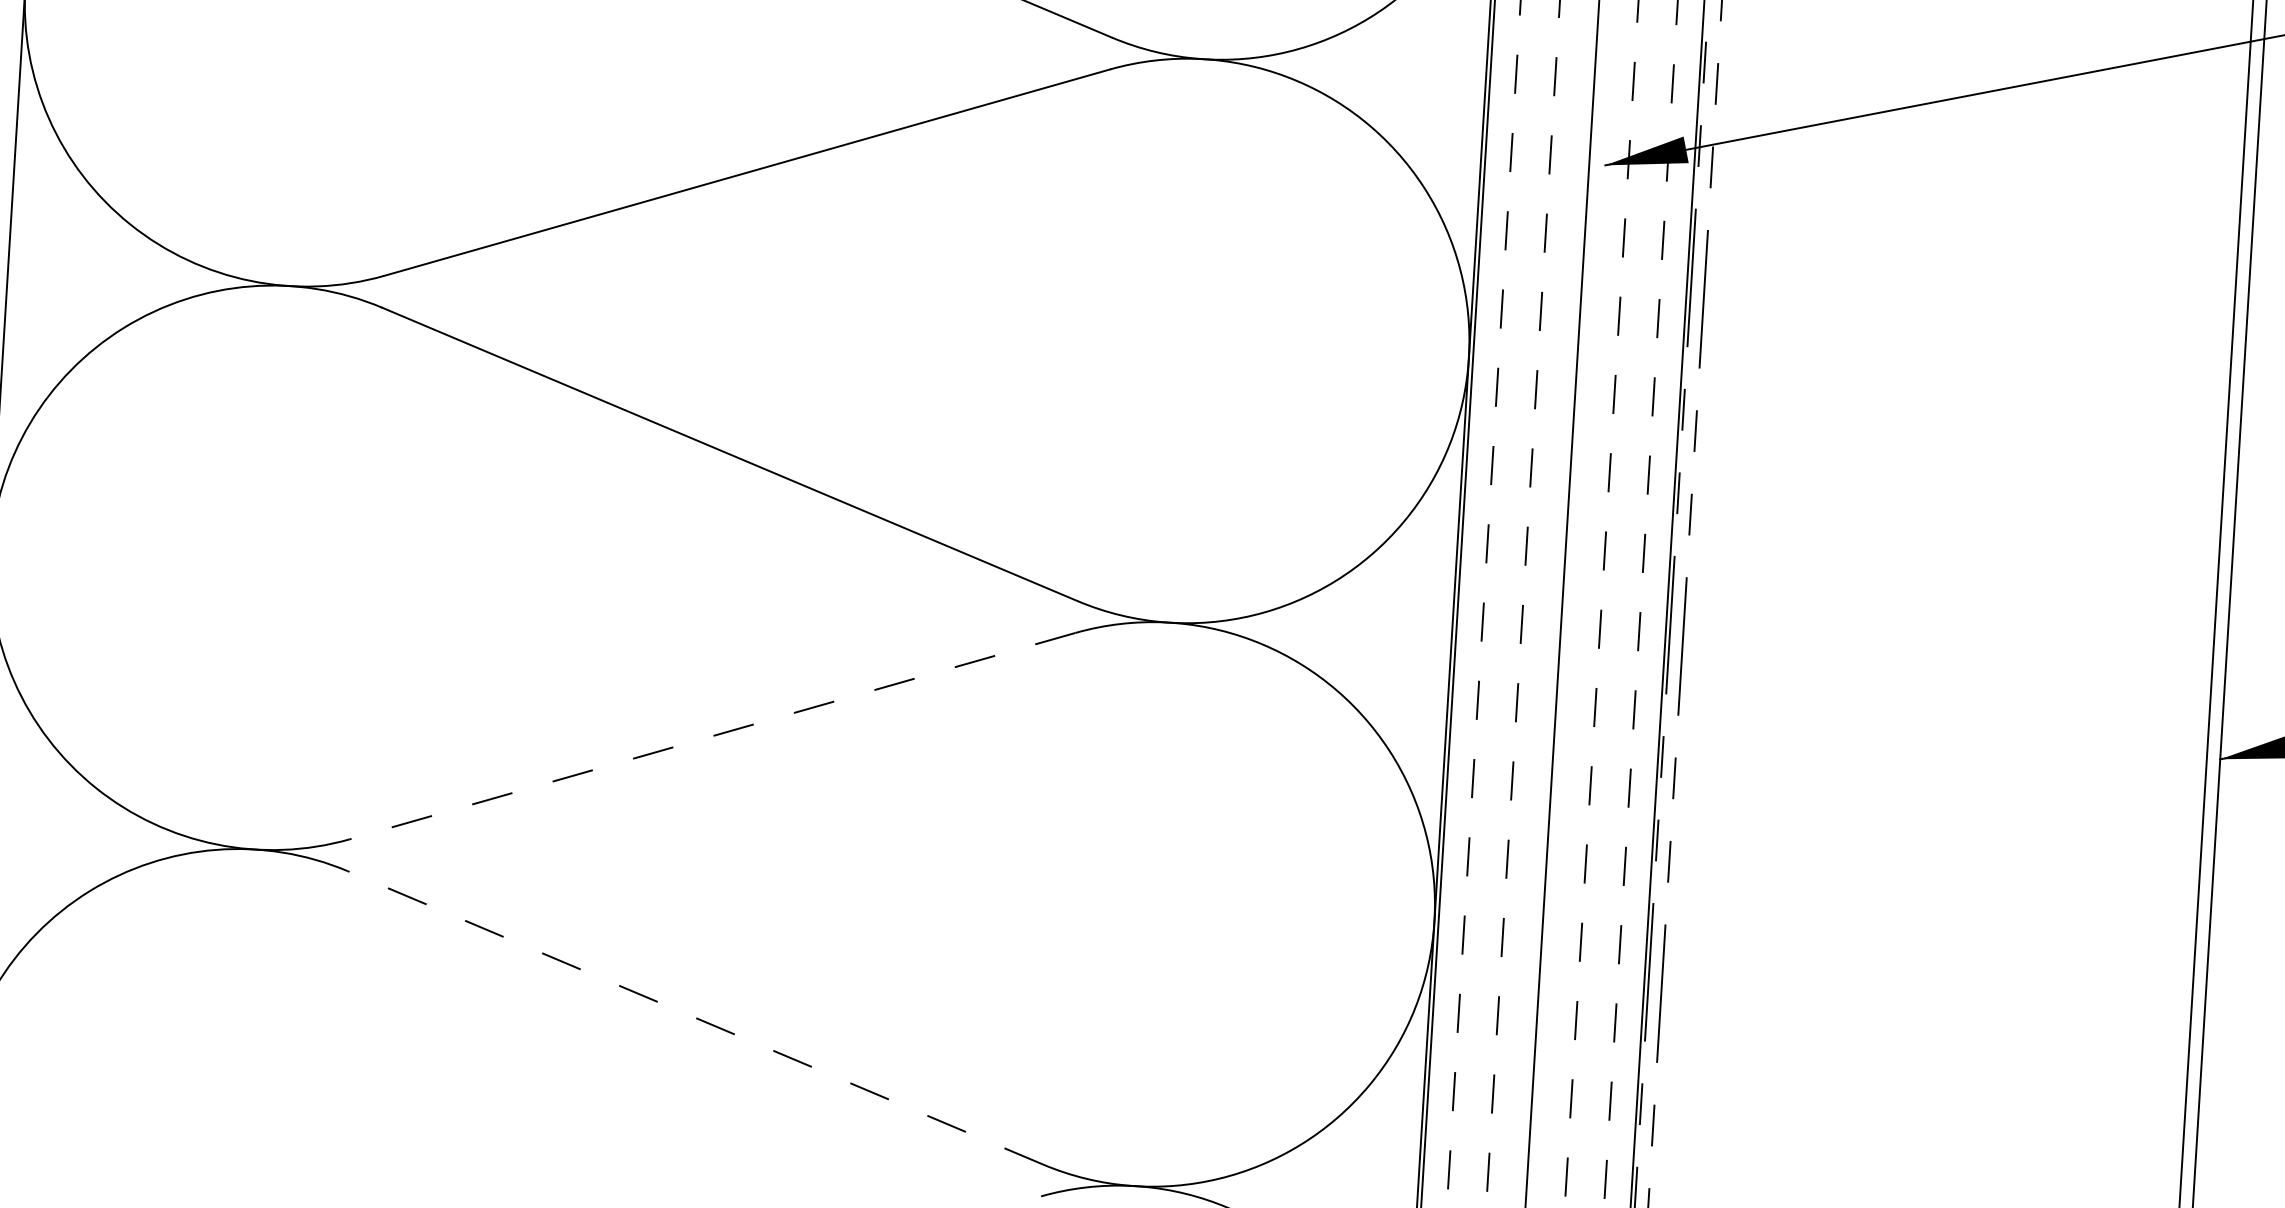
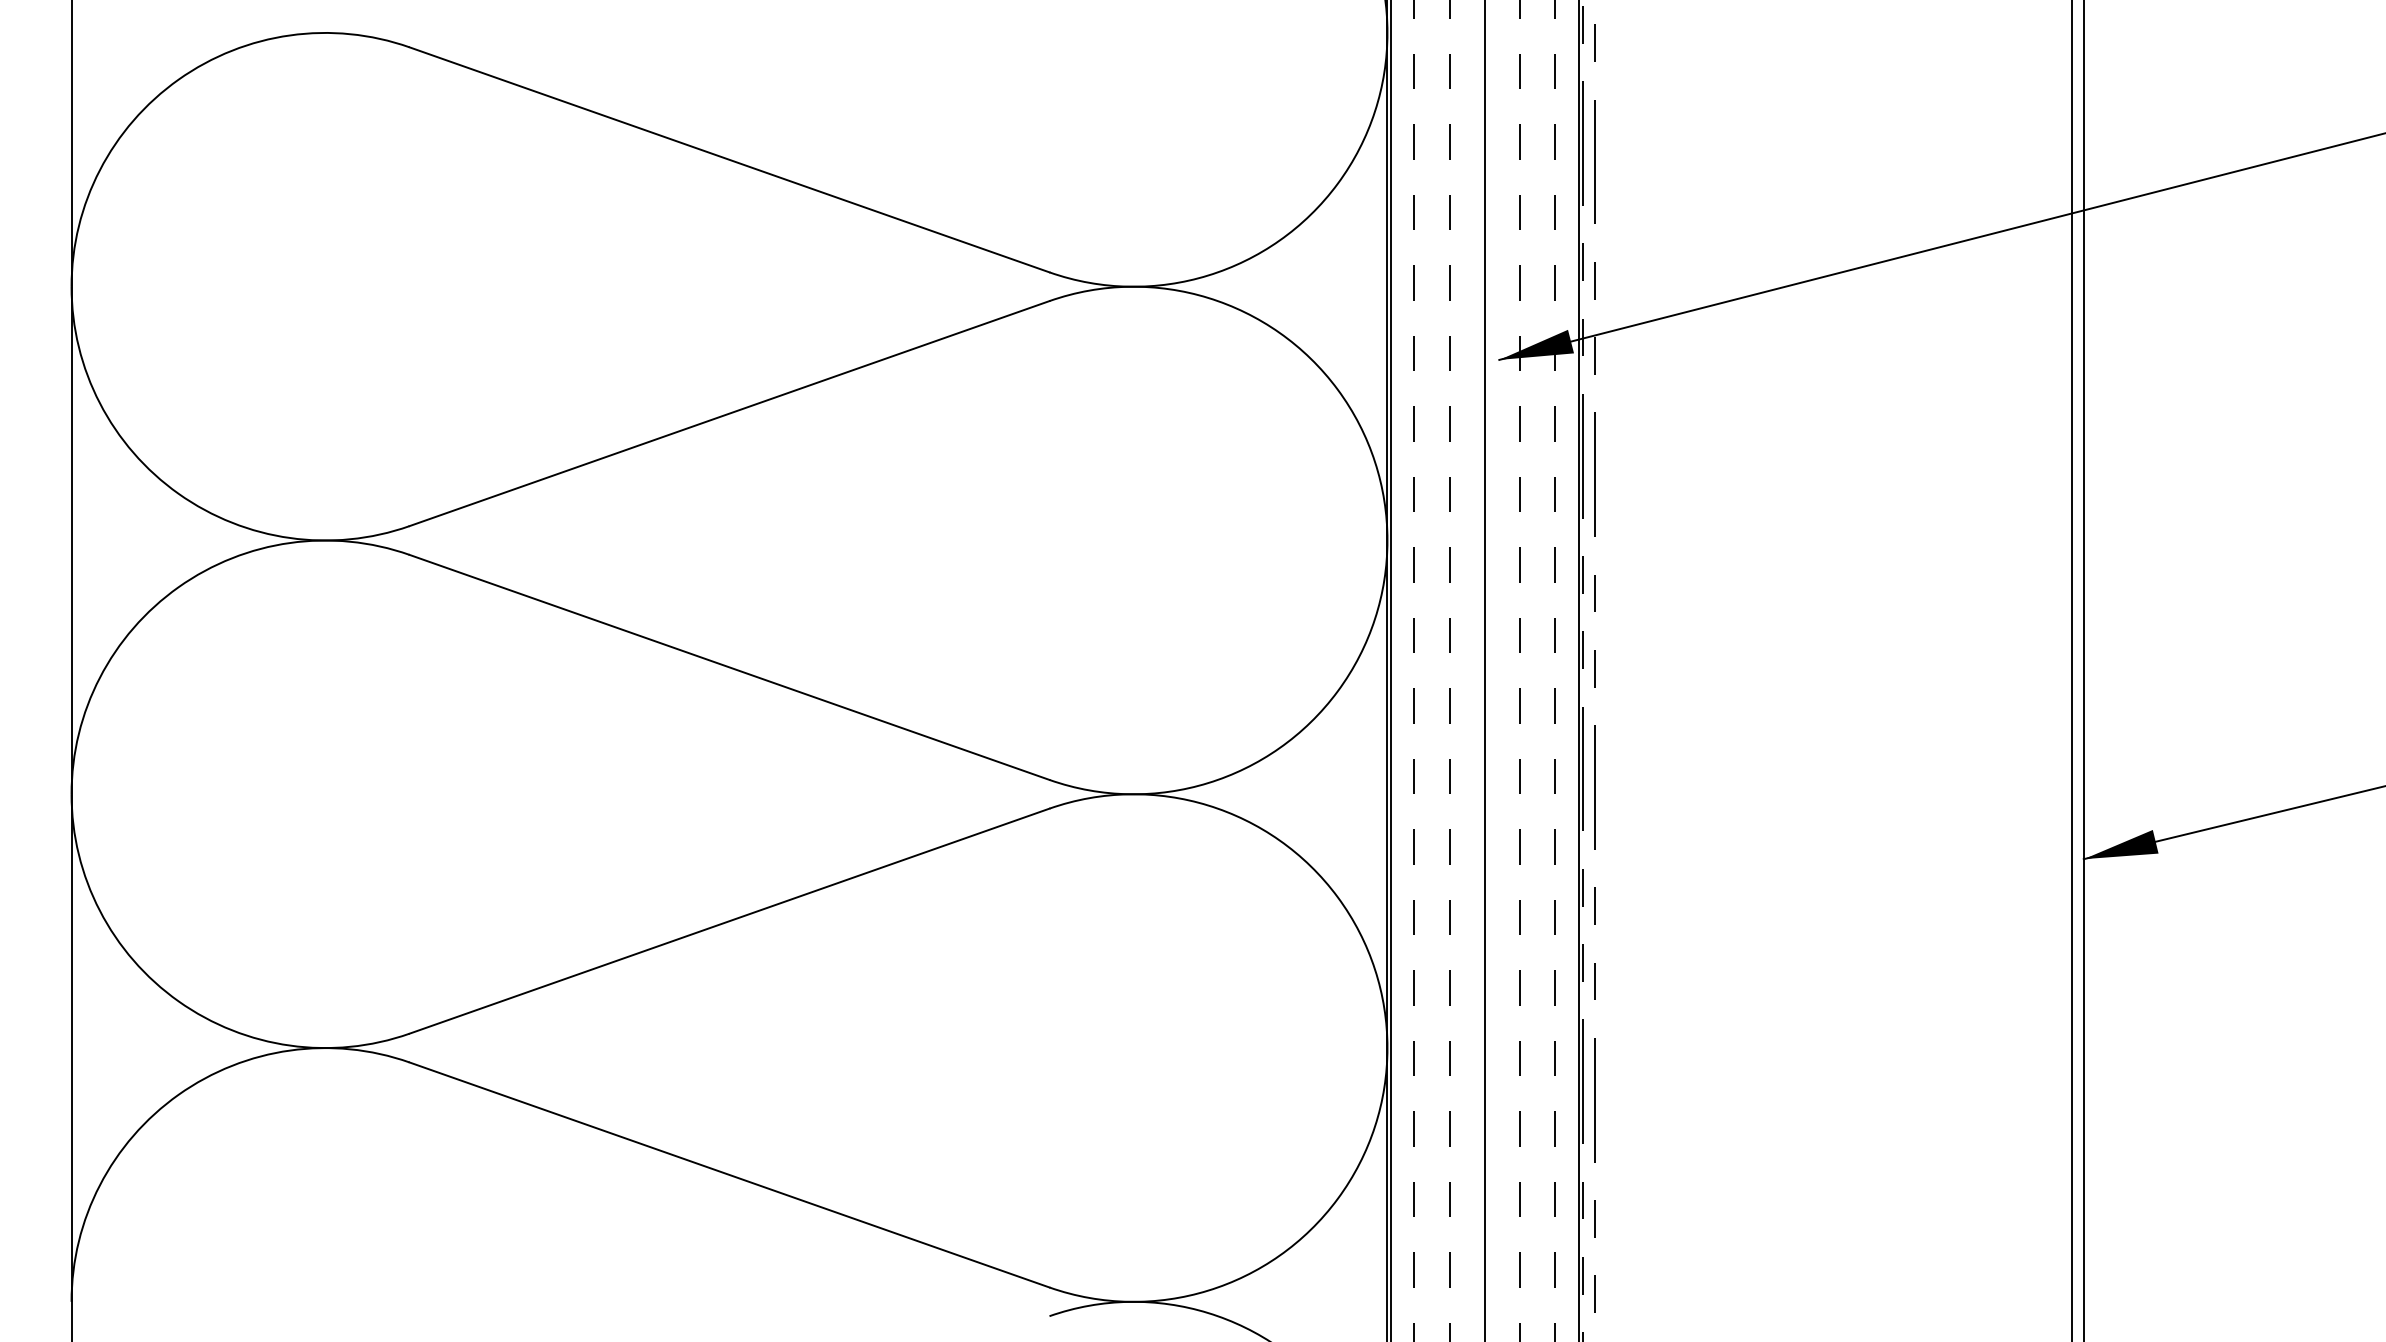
line: (712, 736) -> (729, 921), dashed -> solid
line: (695, 1017) -> (729, 1174), dashed -> solid

